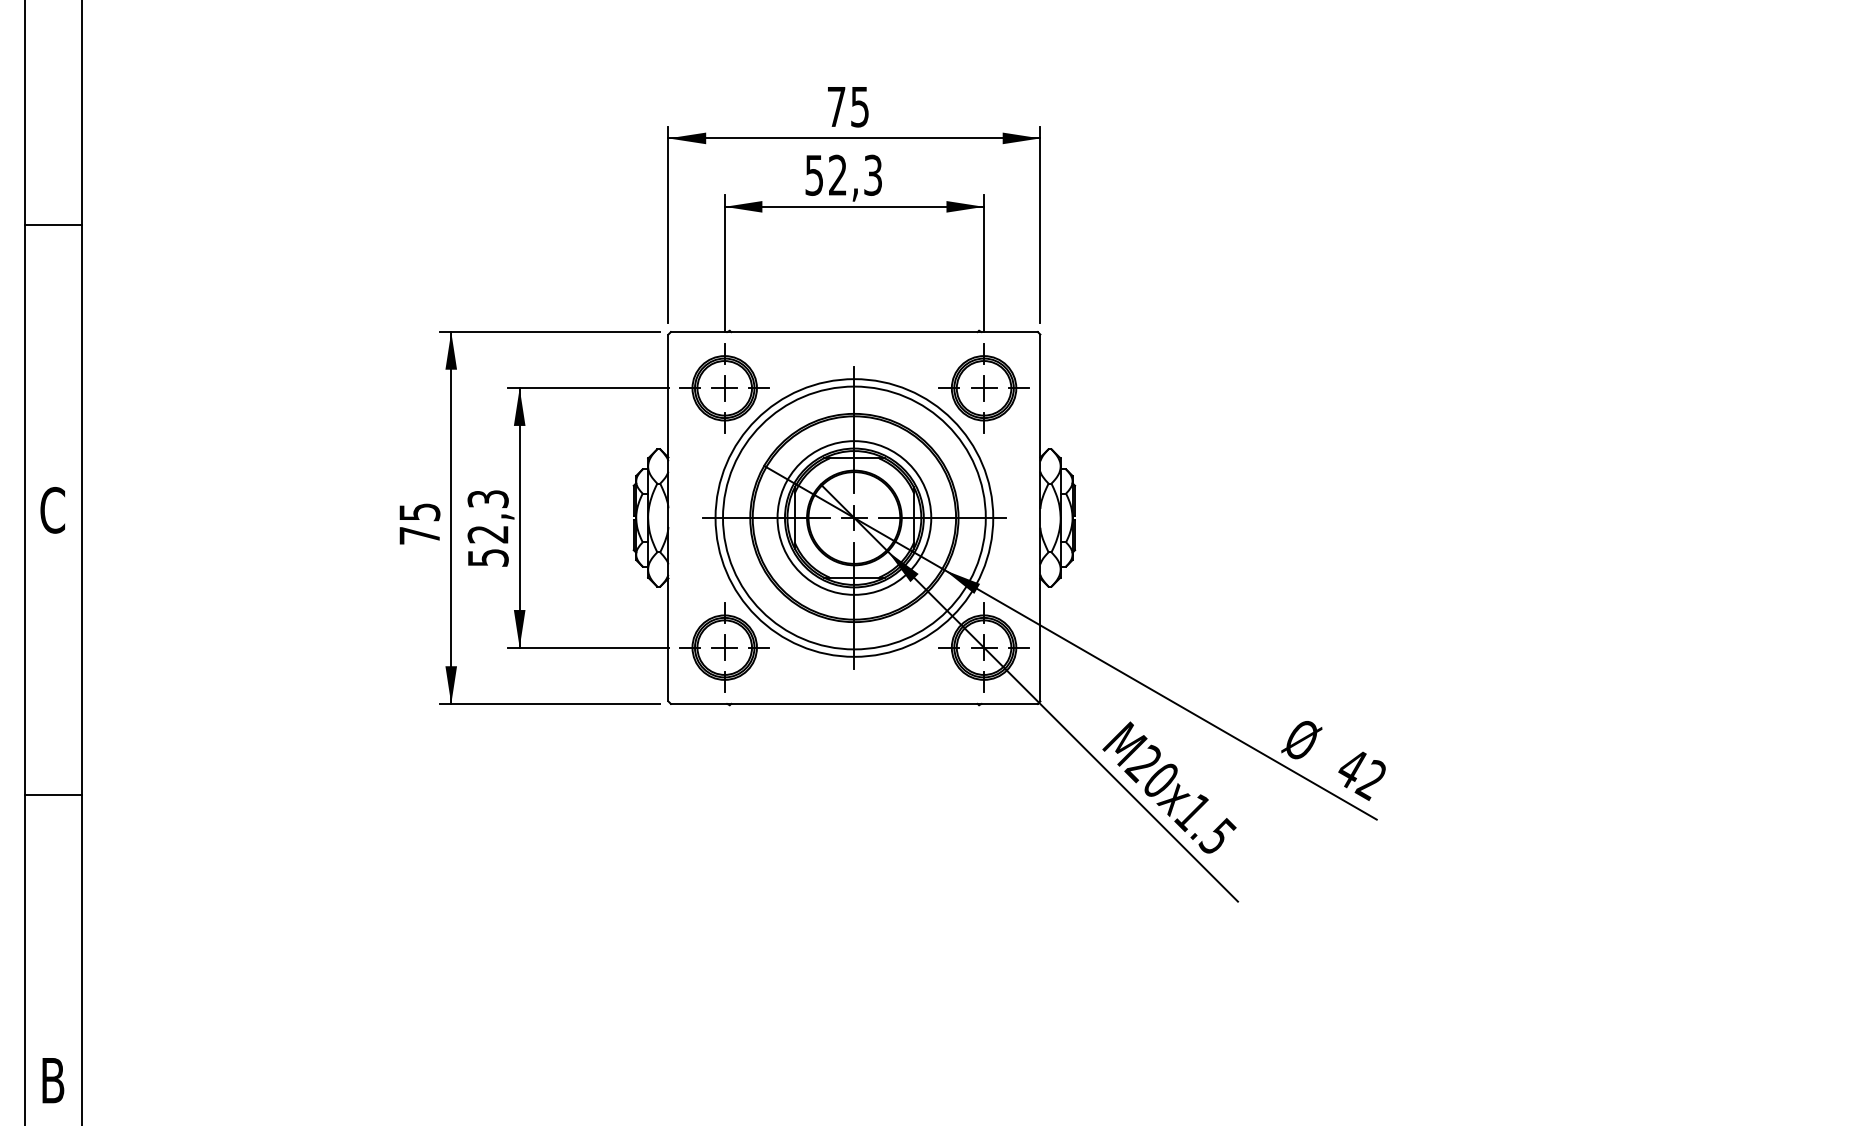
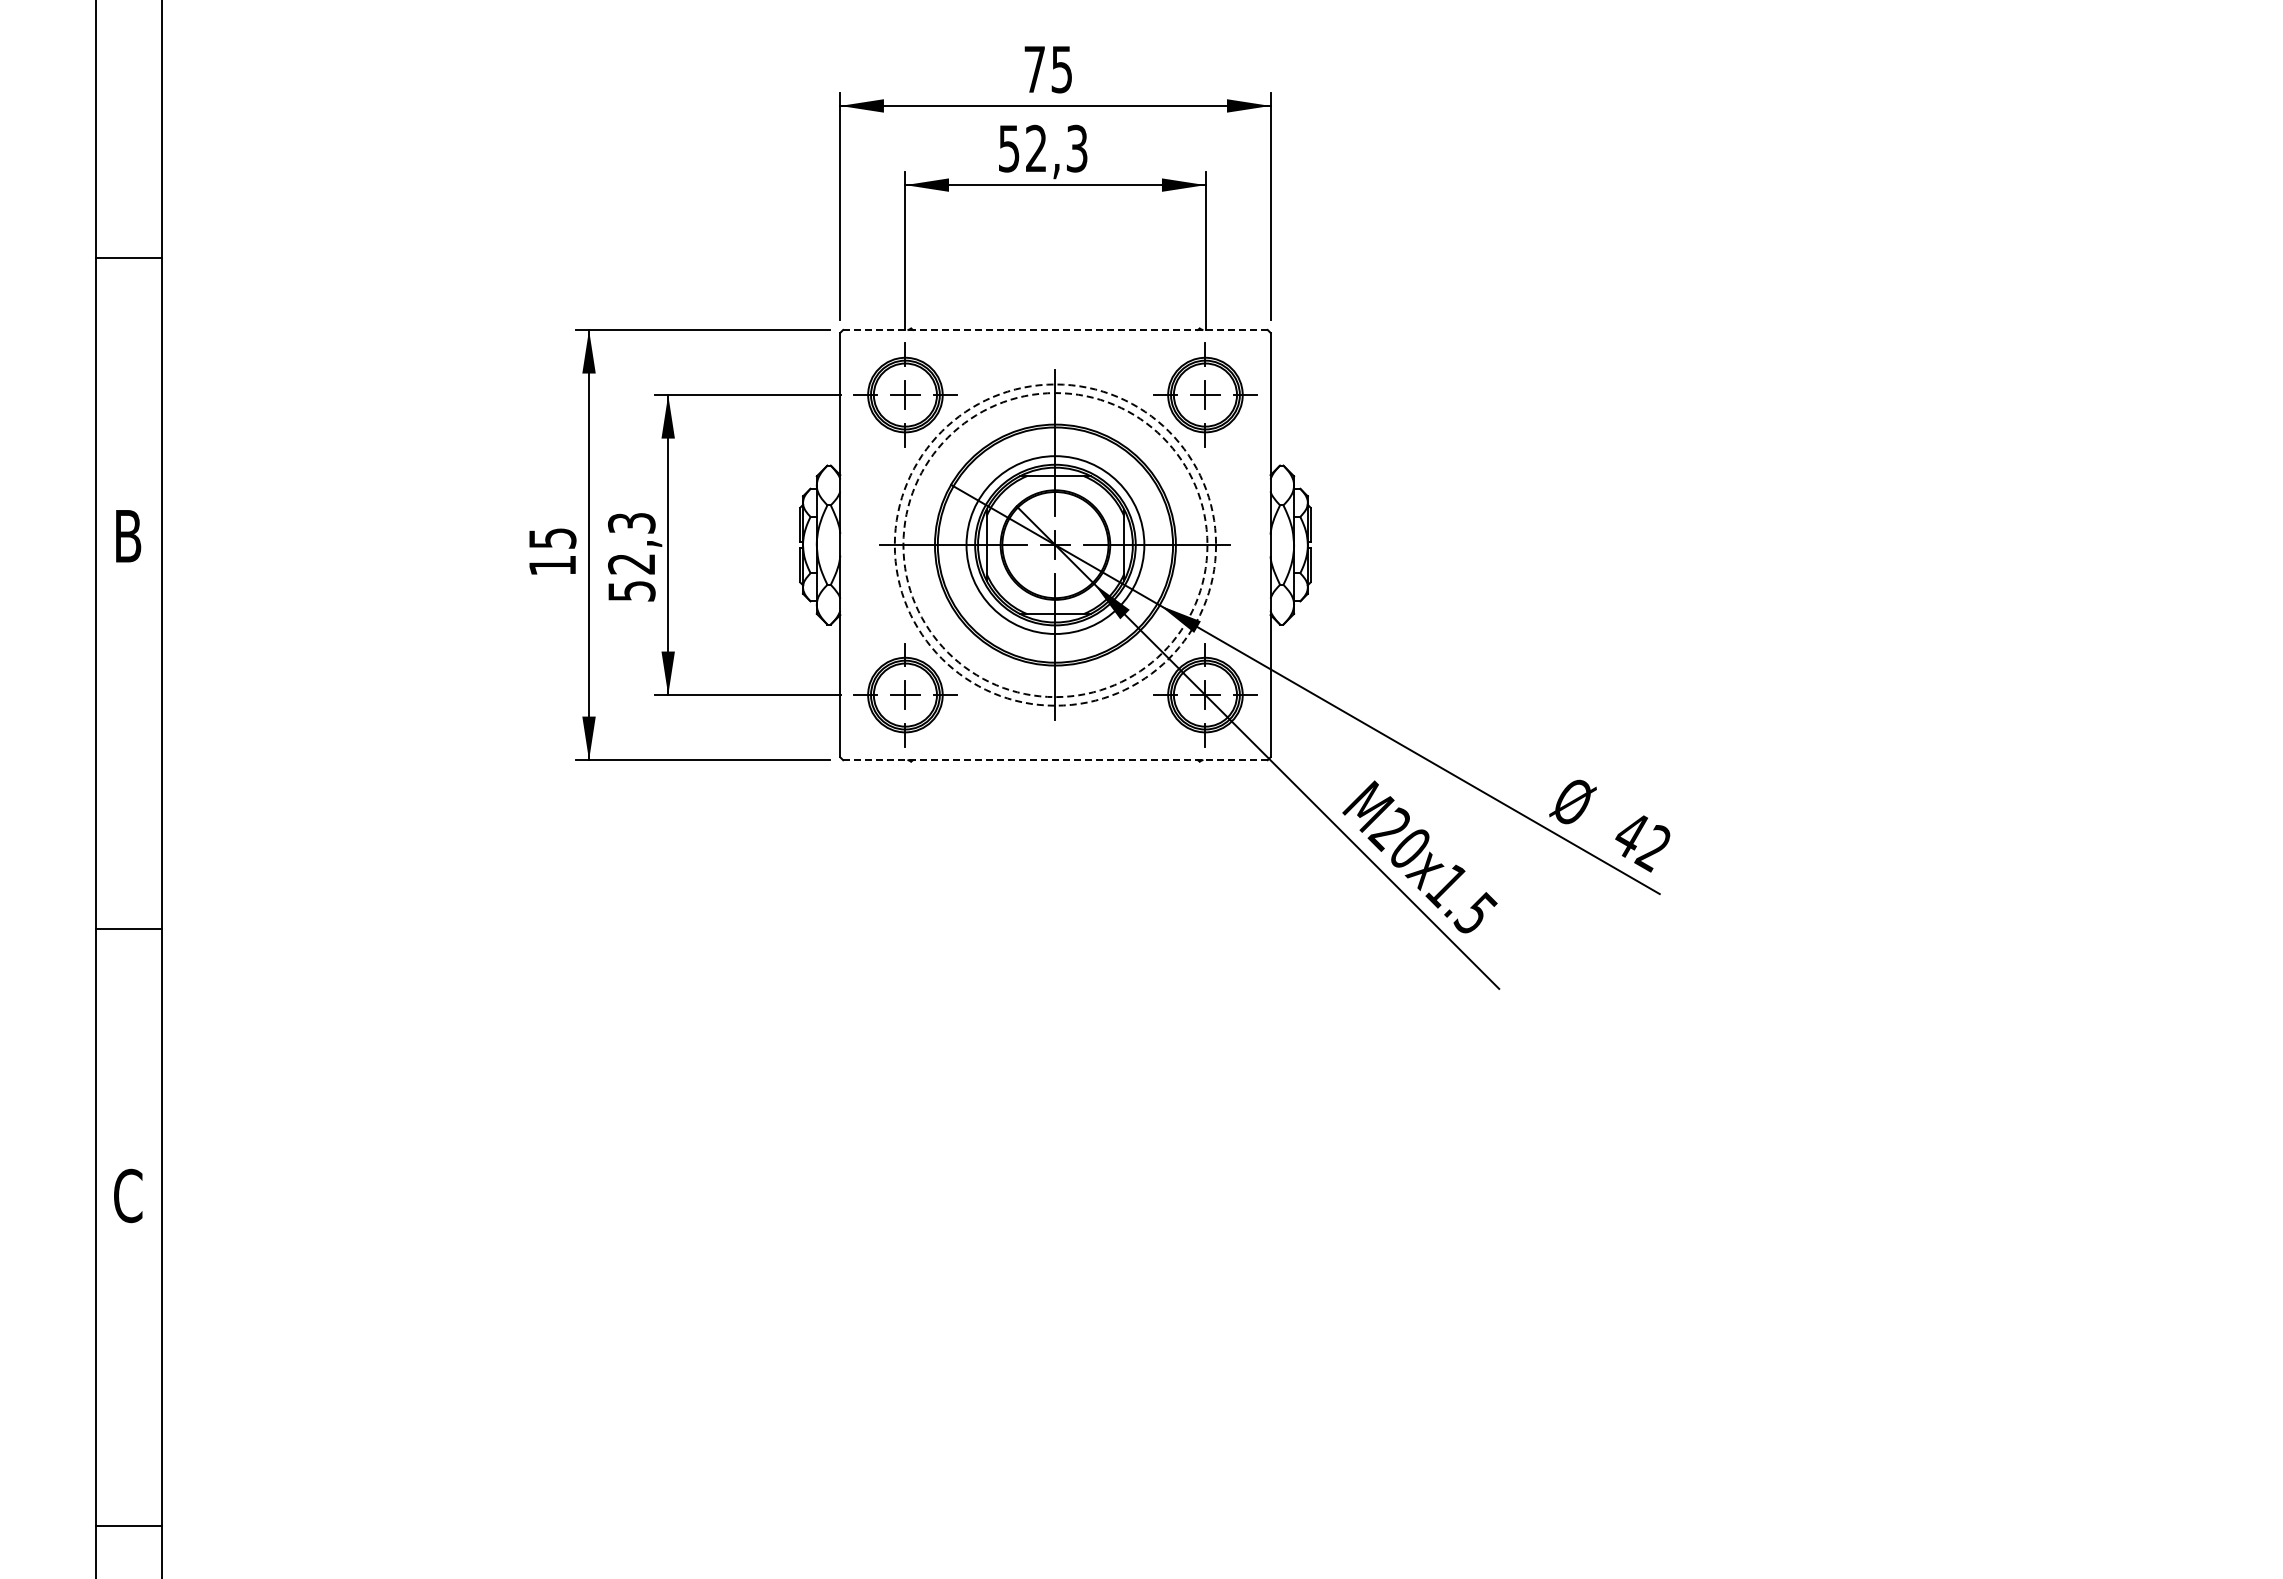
line: (53, 225) -> (128, 258), moved
line: (854, 331) -> (1055, 329), solid -> dashed
text: (52, 510) -> (127, 536), C -> B
circle: (854, 517) -> (1055, 544), solid -> dashed
circle: (854, 518) -> (1055, 545), solid -> dashed
text: (419, 535) -> (552, 565), 75 -> 15
line: (854, 704) -> (1055, 760), solid -> dashed
line: (53, 794) -> (128, 928), moved
text: (53, 1080) -> (128, 1195), B -> C

